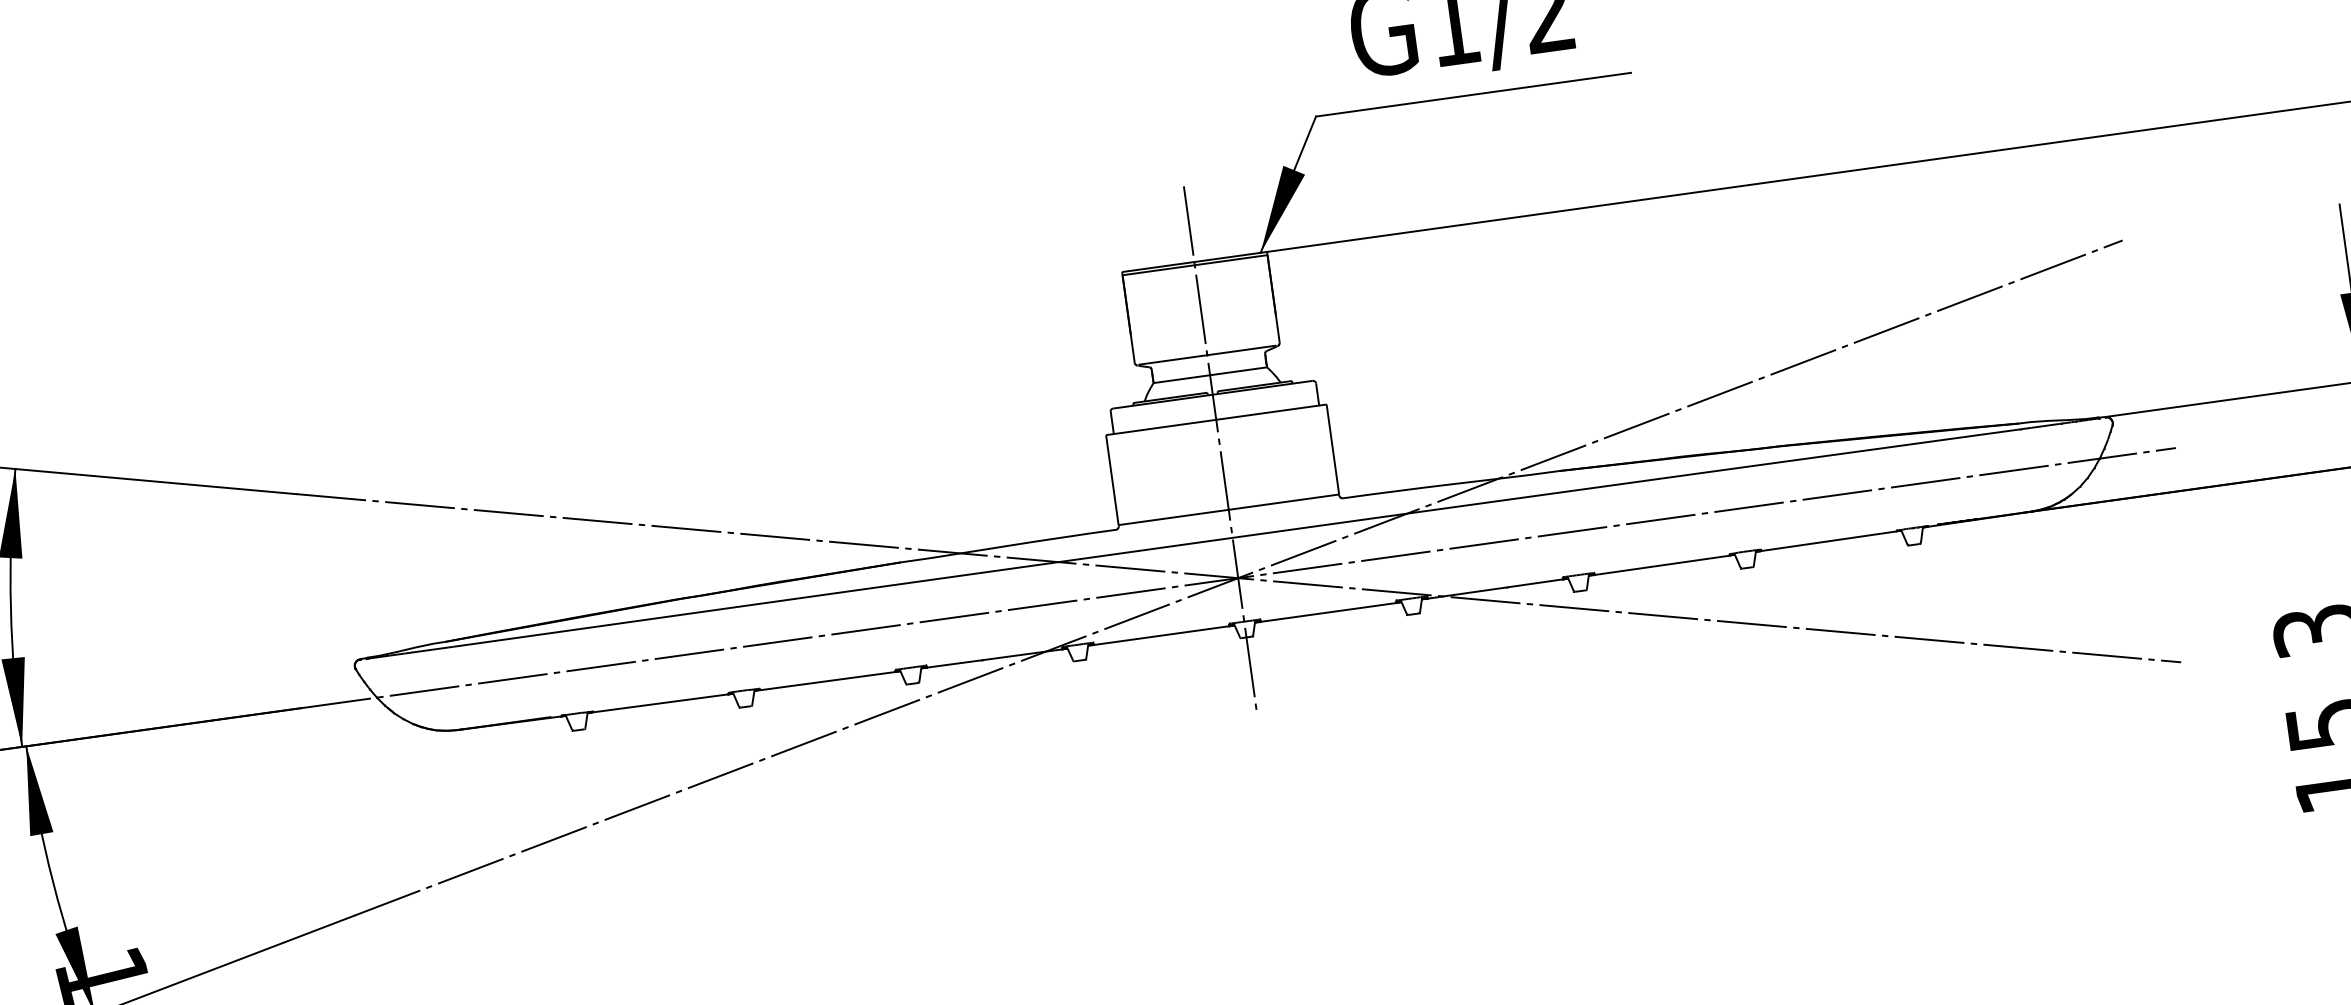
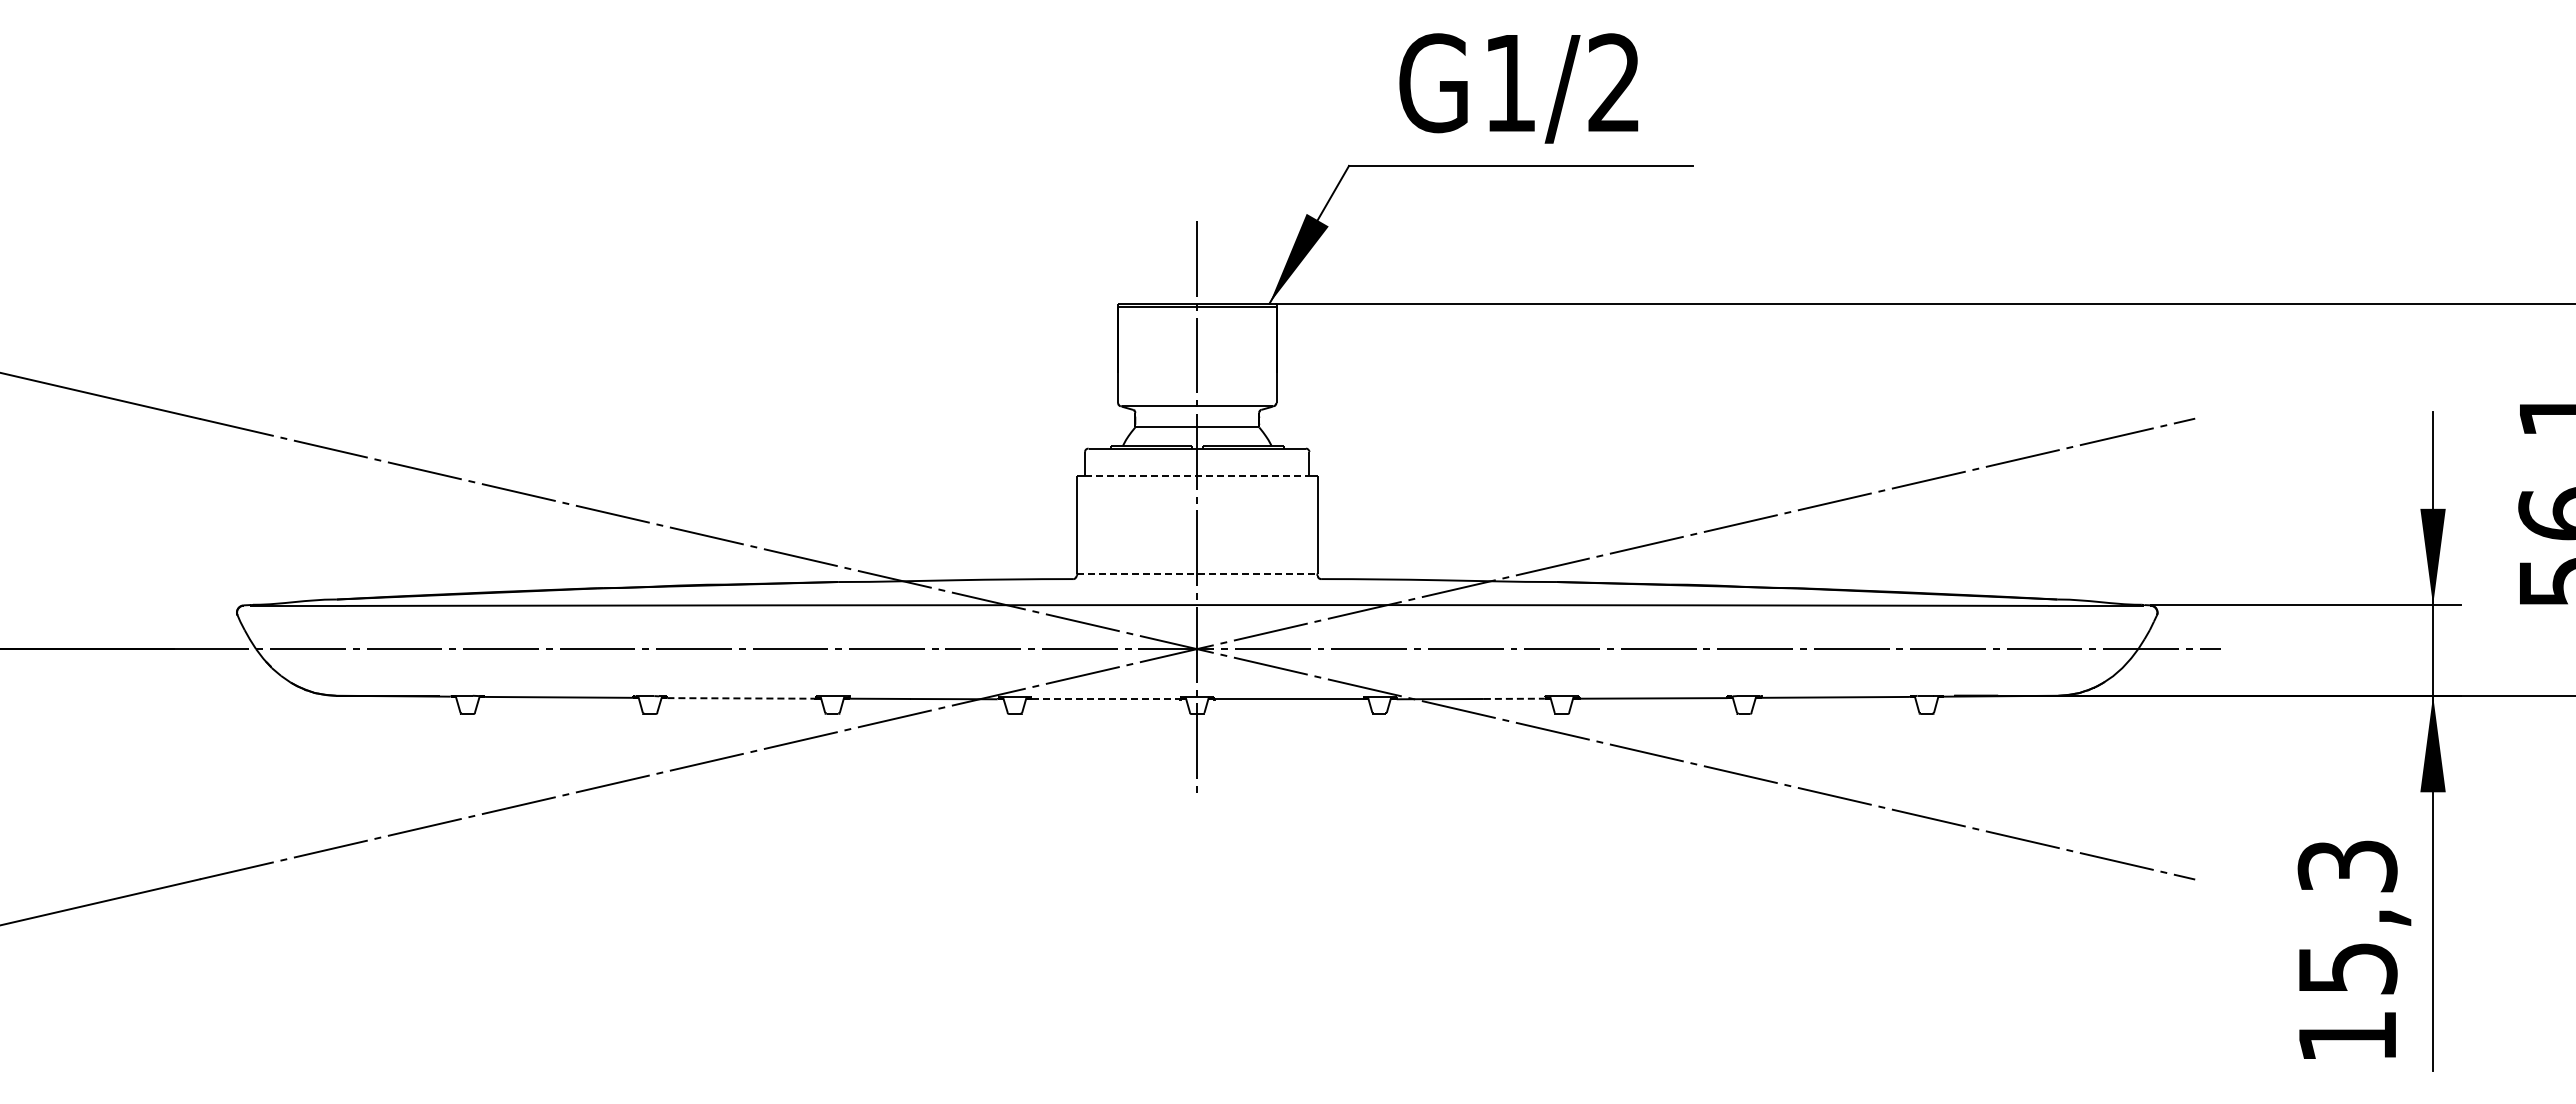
line: (1216, 420) -> (1197, 476), solid -> dashed
line: (1229, 509) -> (1197, 574), solid -> dashed
line: (1535, 583) -> (1514, 698), solid -> dashed
line: (1164, 635) -> (1109, 699), solid -> dashed
line: (827, 681) -> (741, 698), solid -> dashed

